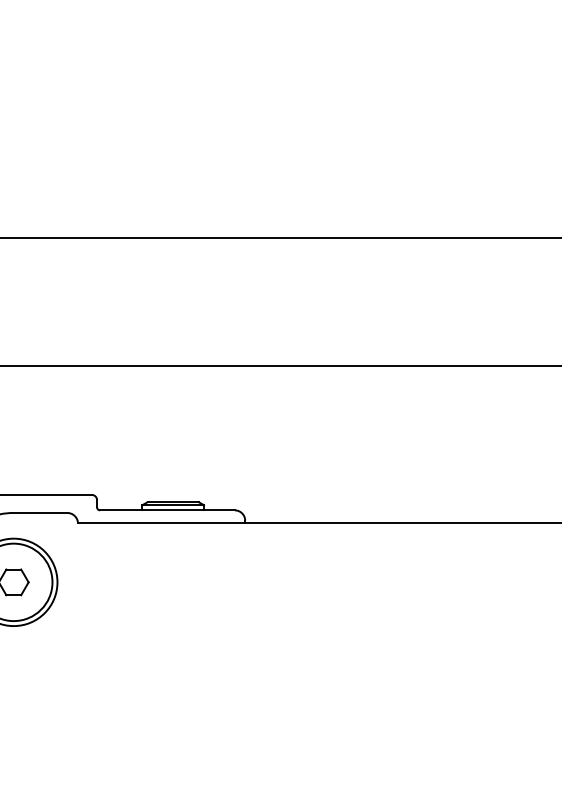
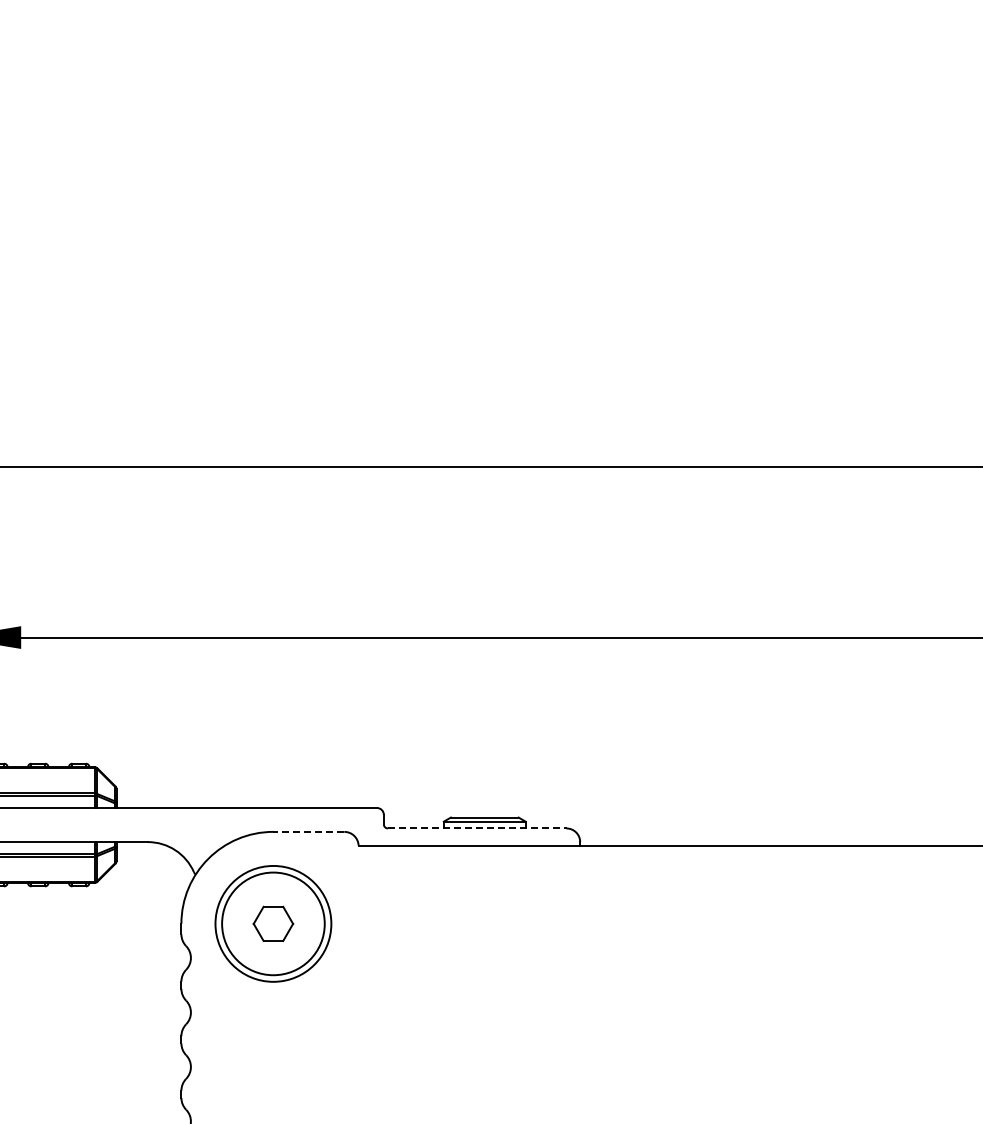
line: (167, 510) -> (477, 828), solid -> dashed
line: (40, 512) -> (308, 831), solid -> dashed

